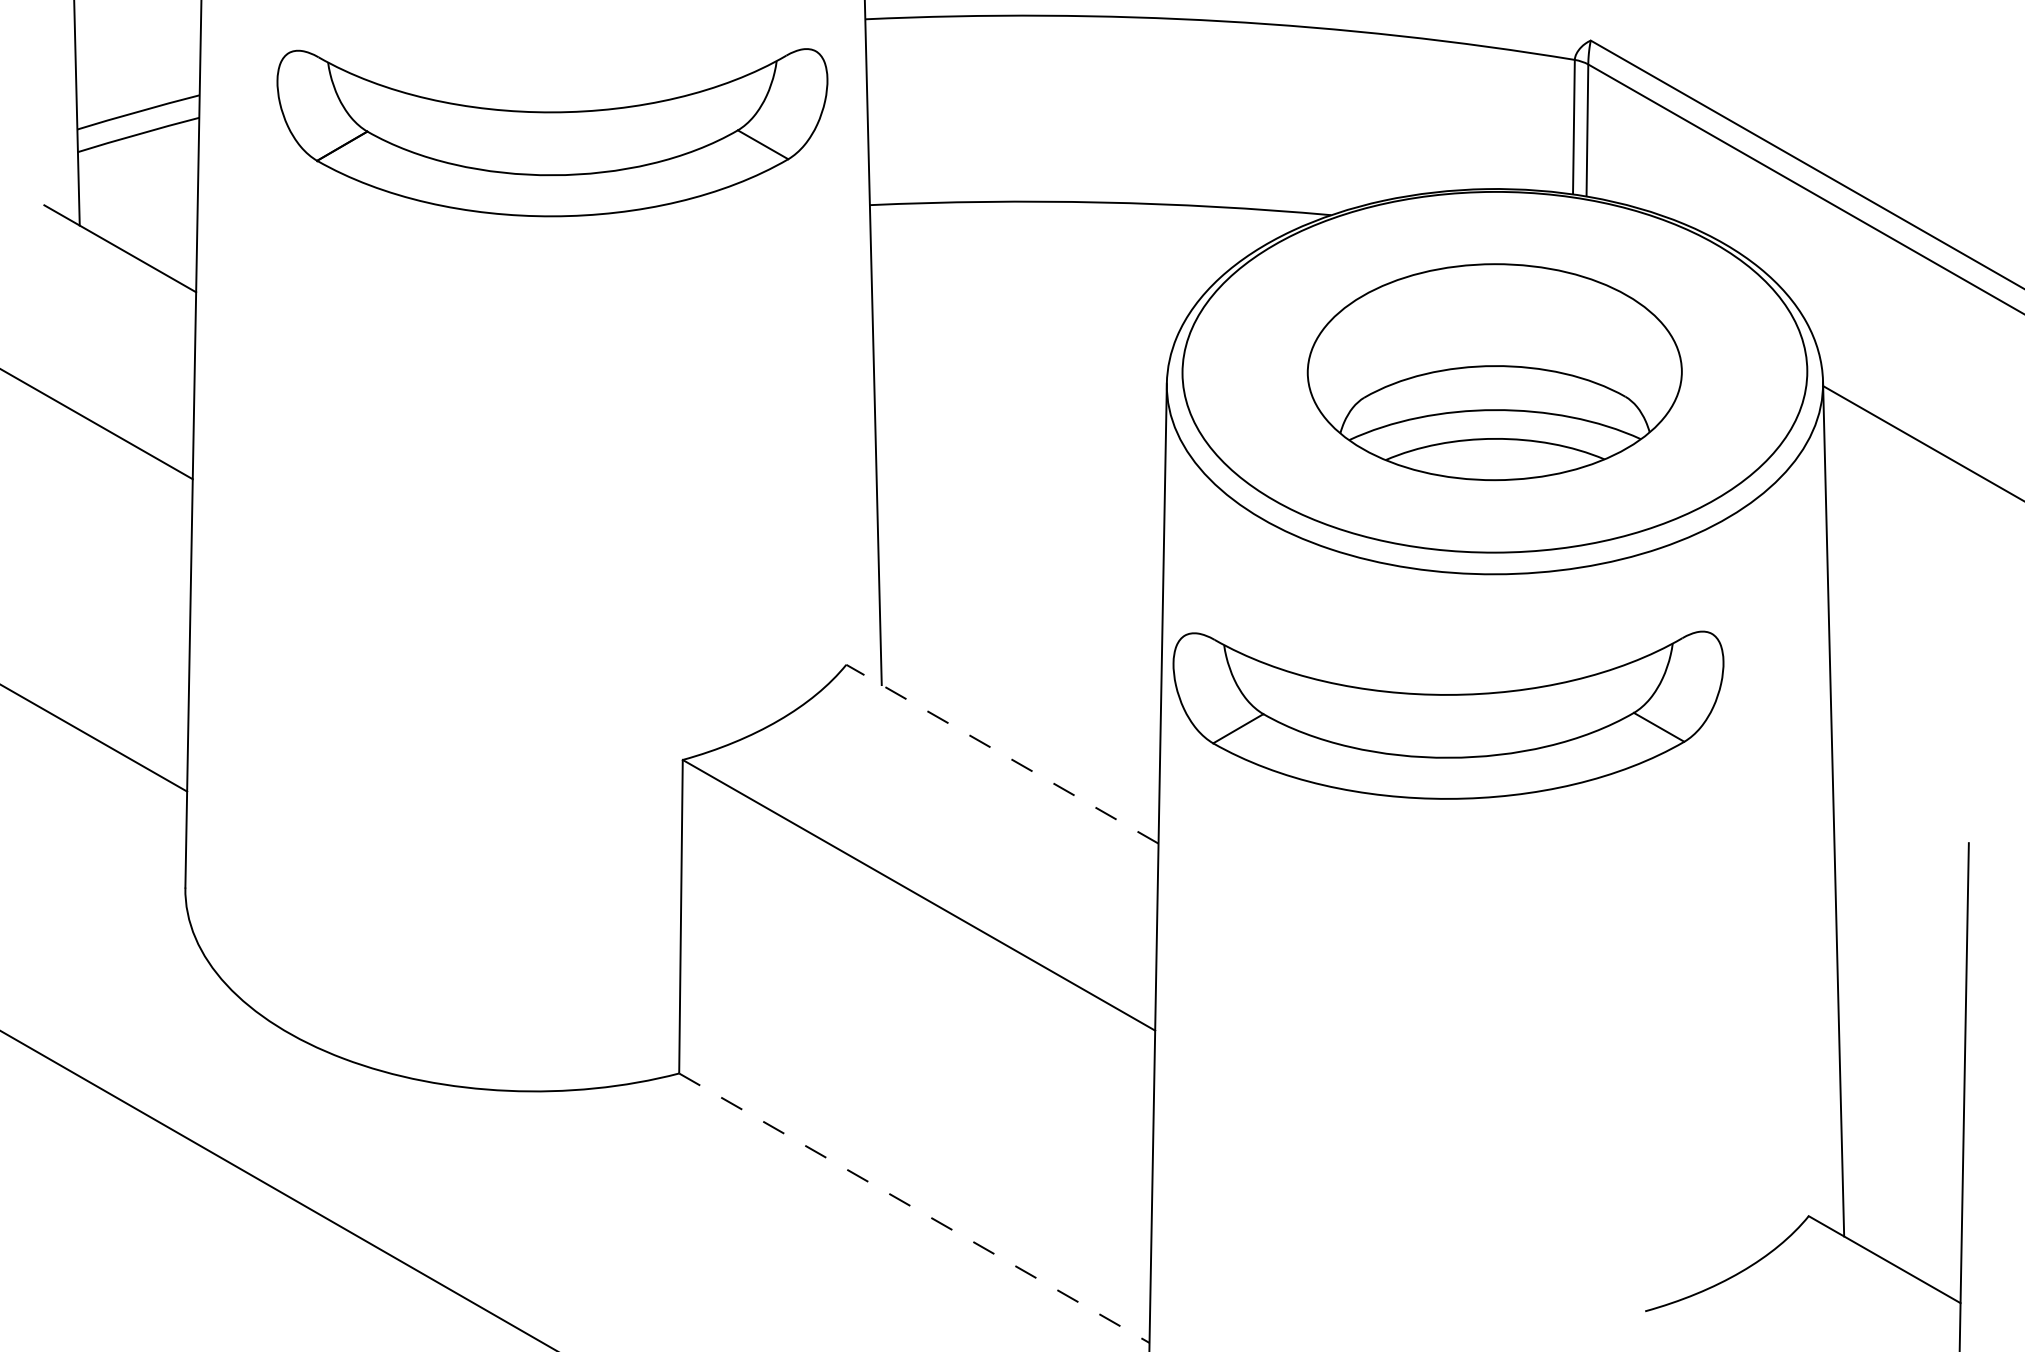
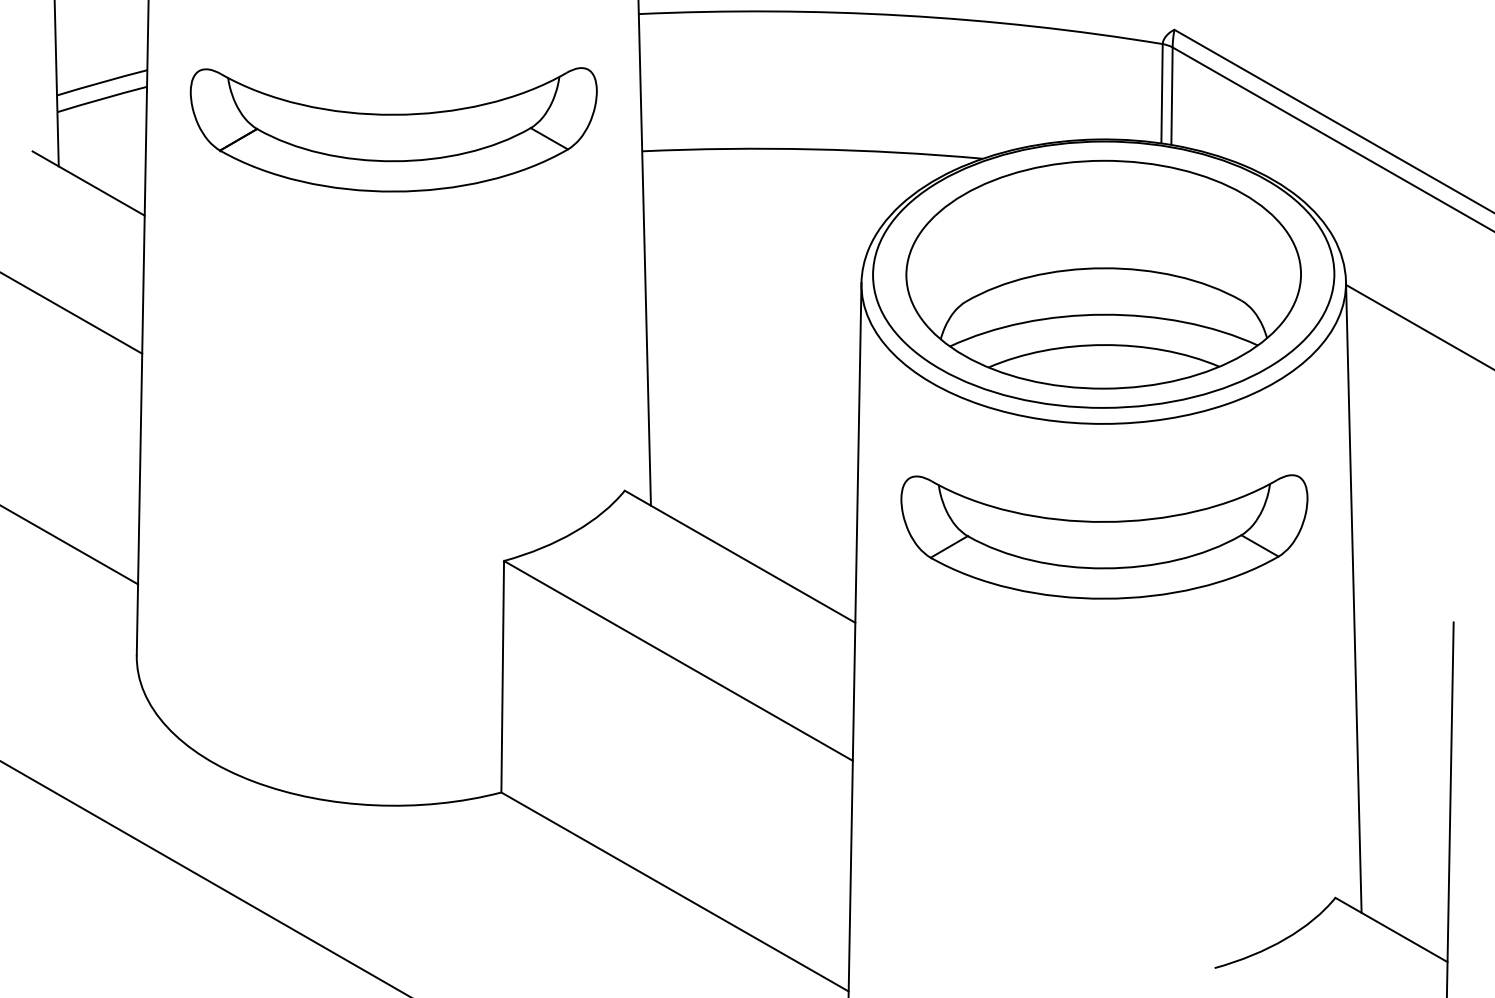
part: (552, 132) -> (393, 129), moved
part: (1494, 371) -> (1103, 274), size x1.43
part: (1448, 714) -> (1104, 536), moved
line: (1003, 753) -> (740, 556), dashed -> solid
line: (914, 1208) -> (675, 892), dashed -> solid

